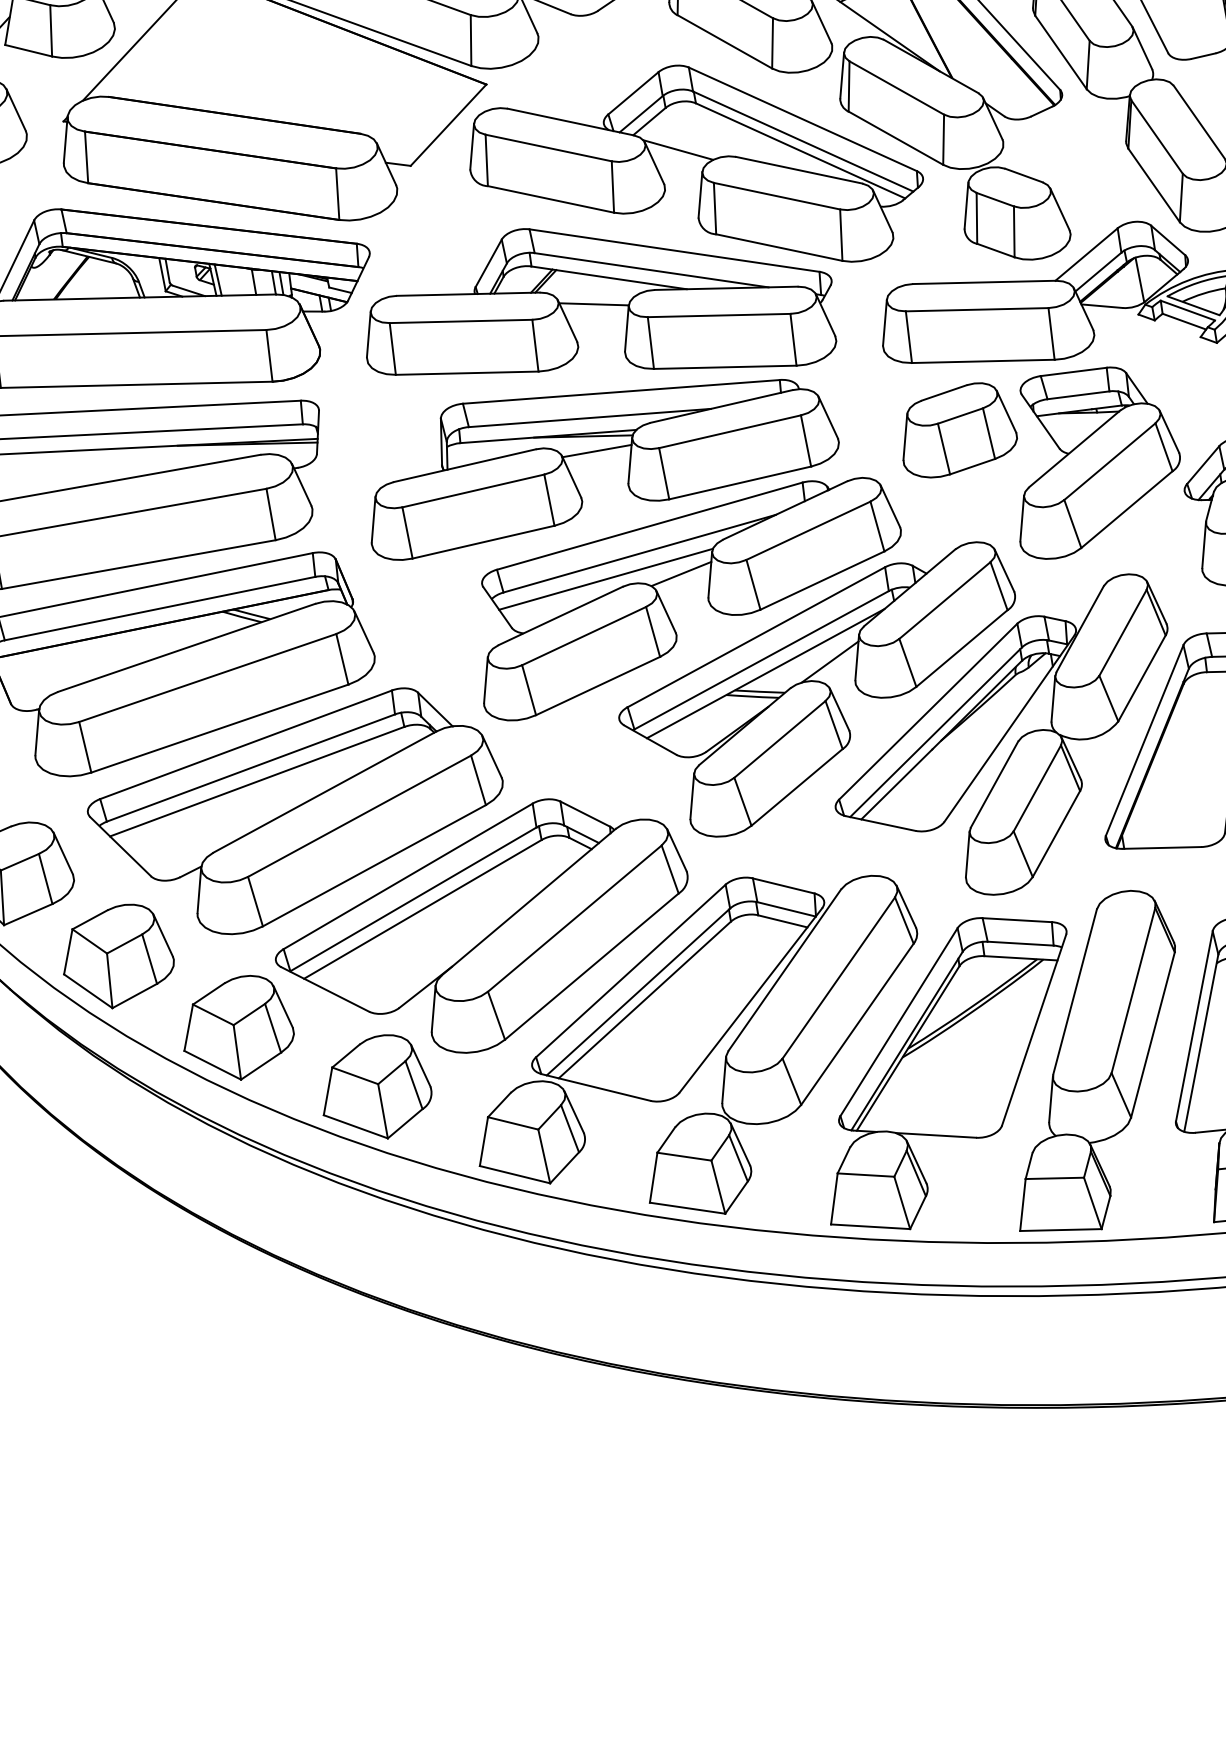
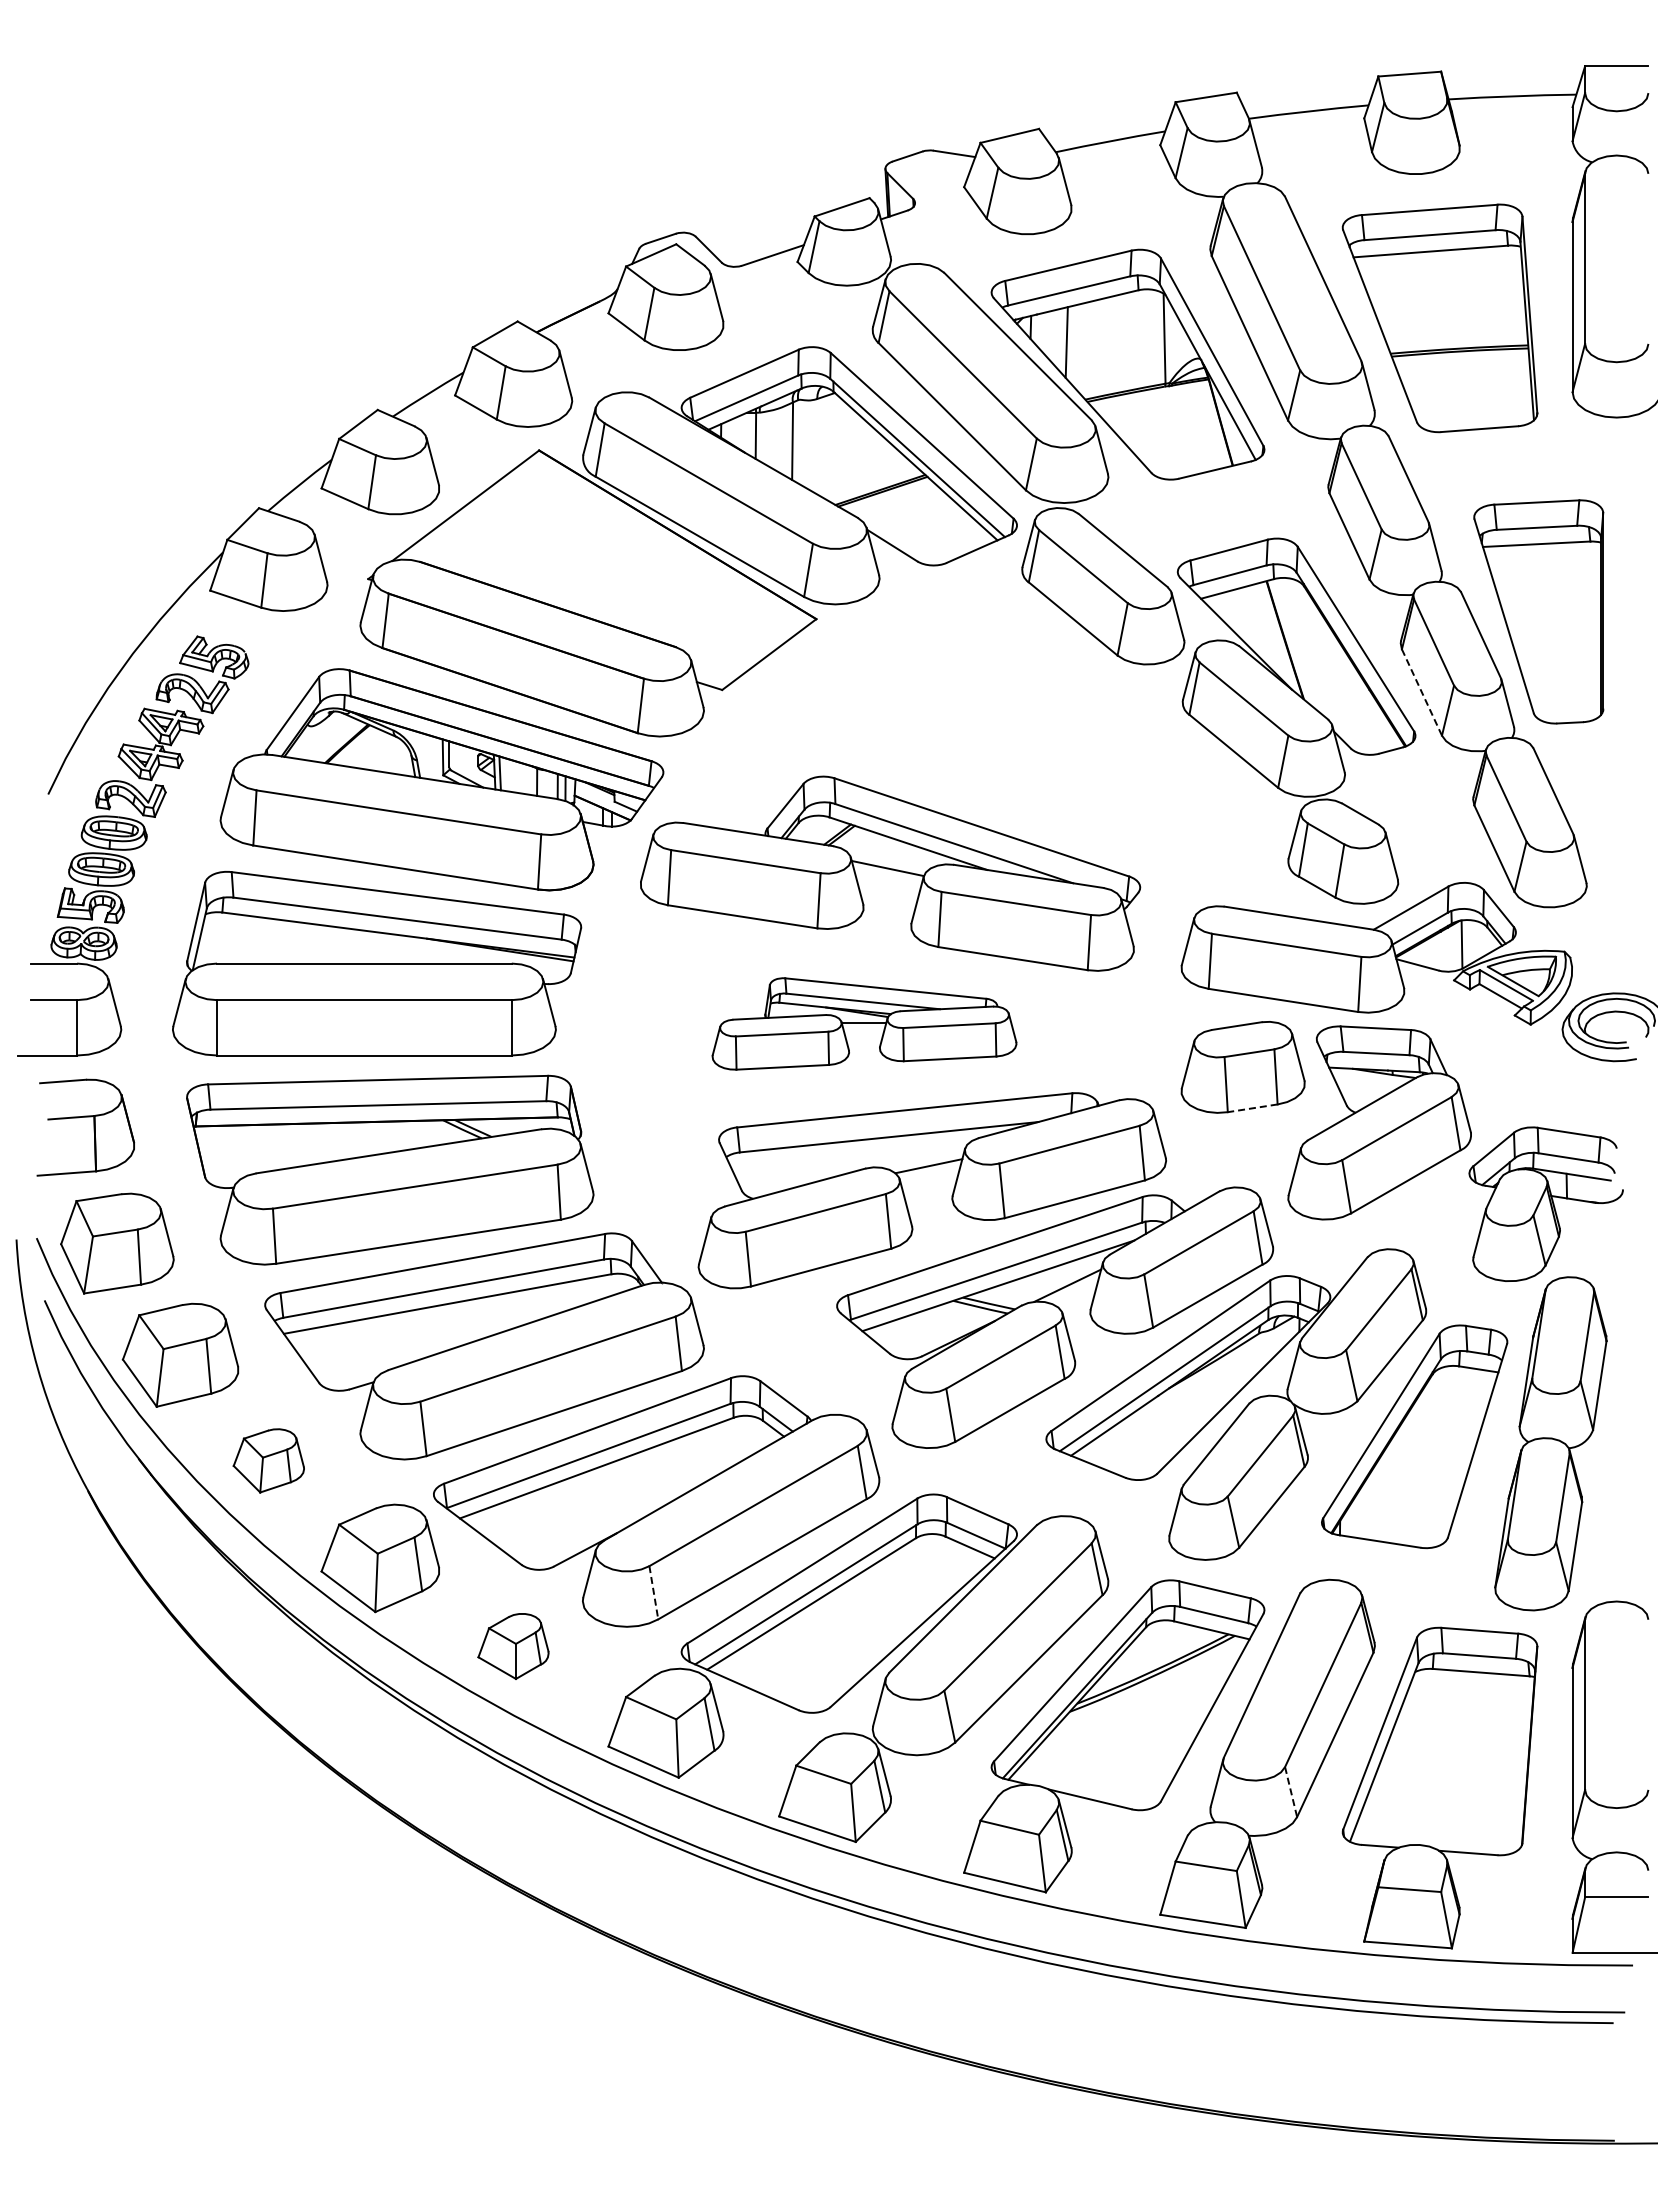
line: (1060, 52) -> (1421, 692), solid -> dashed
part: (696, 175) -> (1018, 753), removed
part: (597, 452) -> (864, 1023), size x0.6
line: (972, 466) -> (1252, 1108), solid -> dashed
line: (606, 579) -> (849, 1157), removed
part: (116, 956) -> (268, 1460), size x0.6
line: (496, 1015) -> (653, 1592), solid -> dashed
part: (375, 1088) -> (513, 1646), size x0.6
line: (1121, 1095) -> (1291, 1792), solid -> dashed

